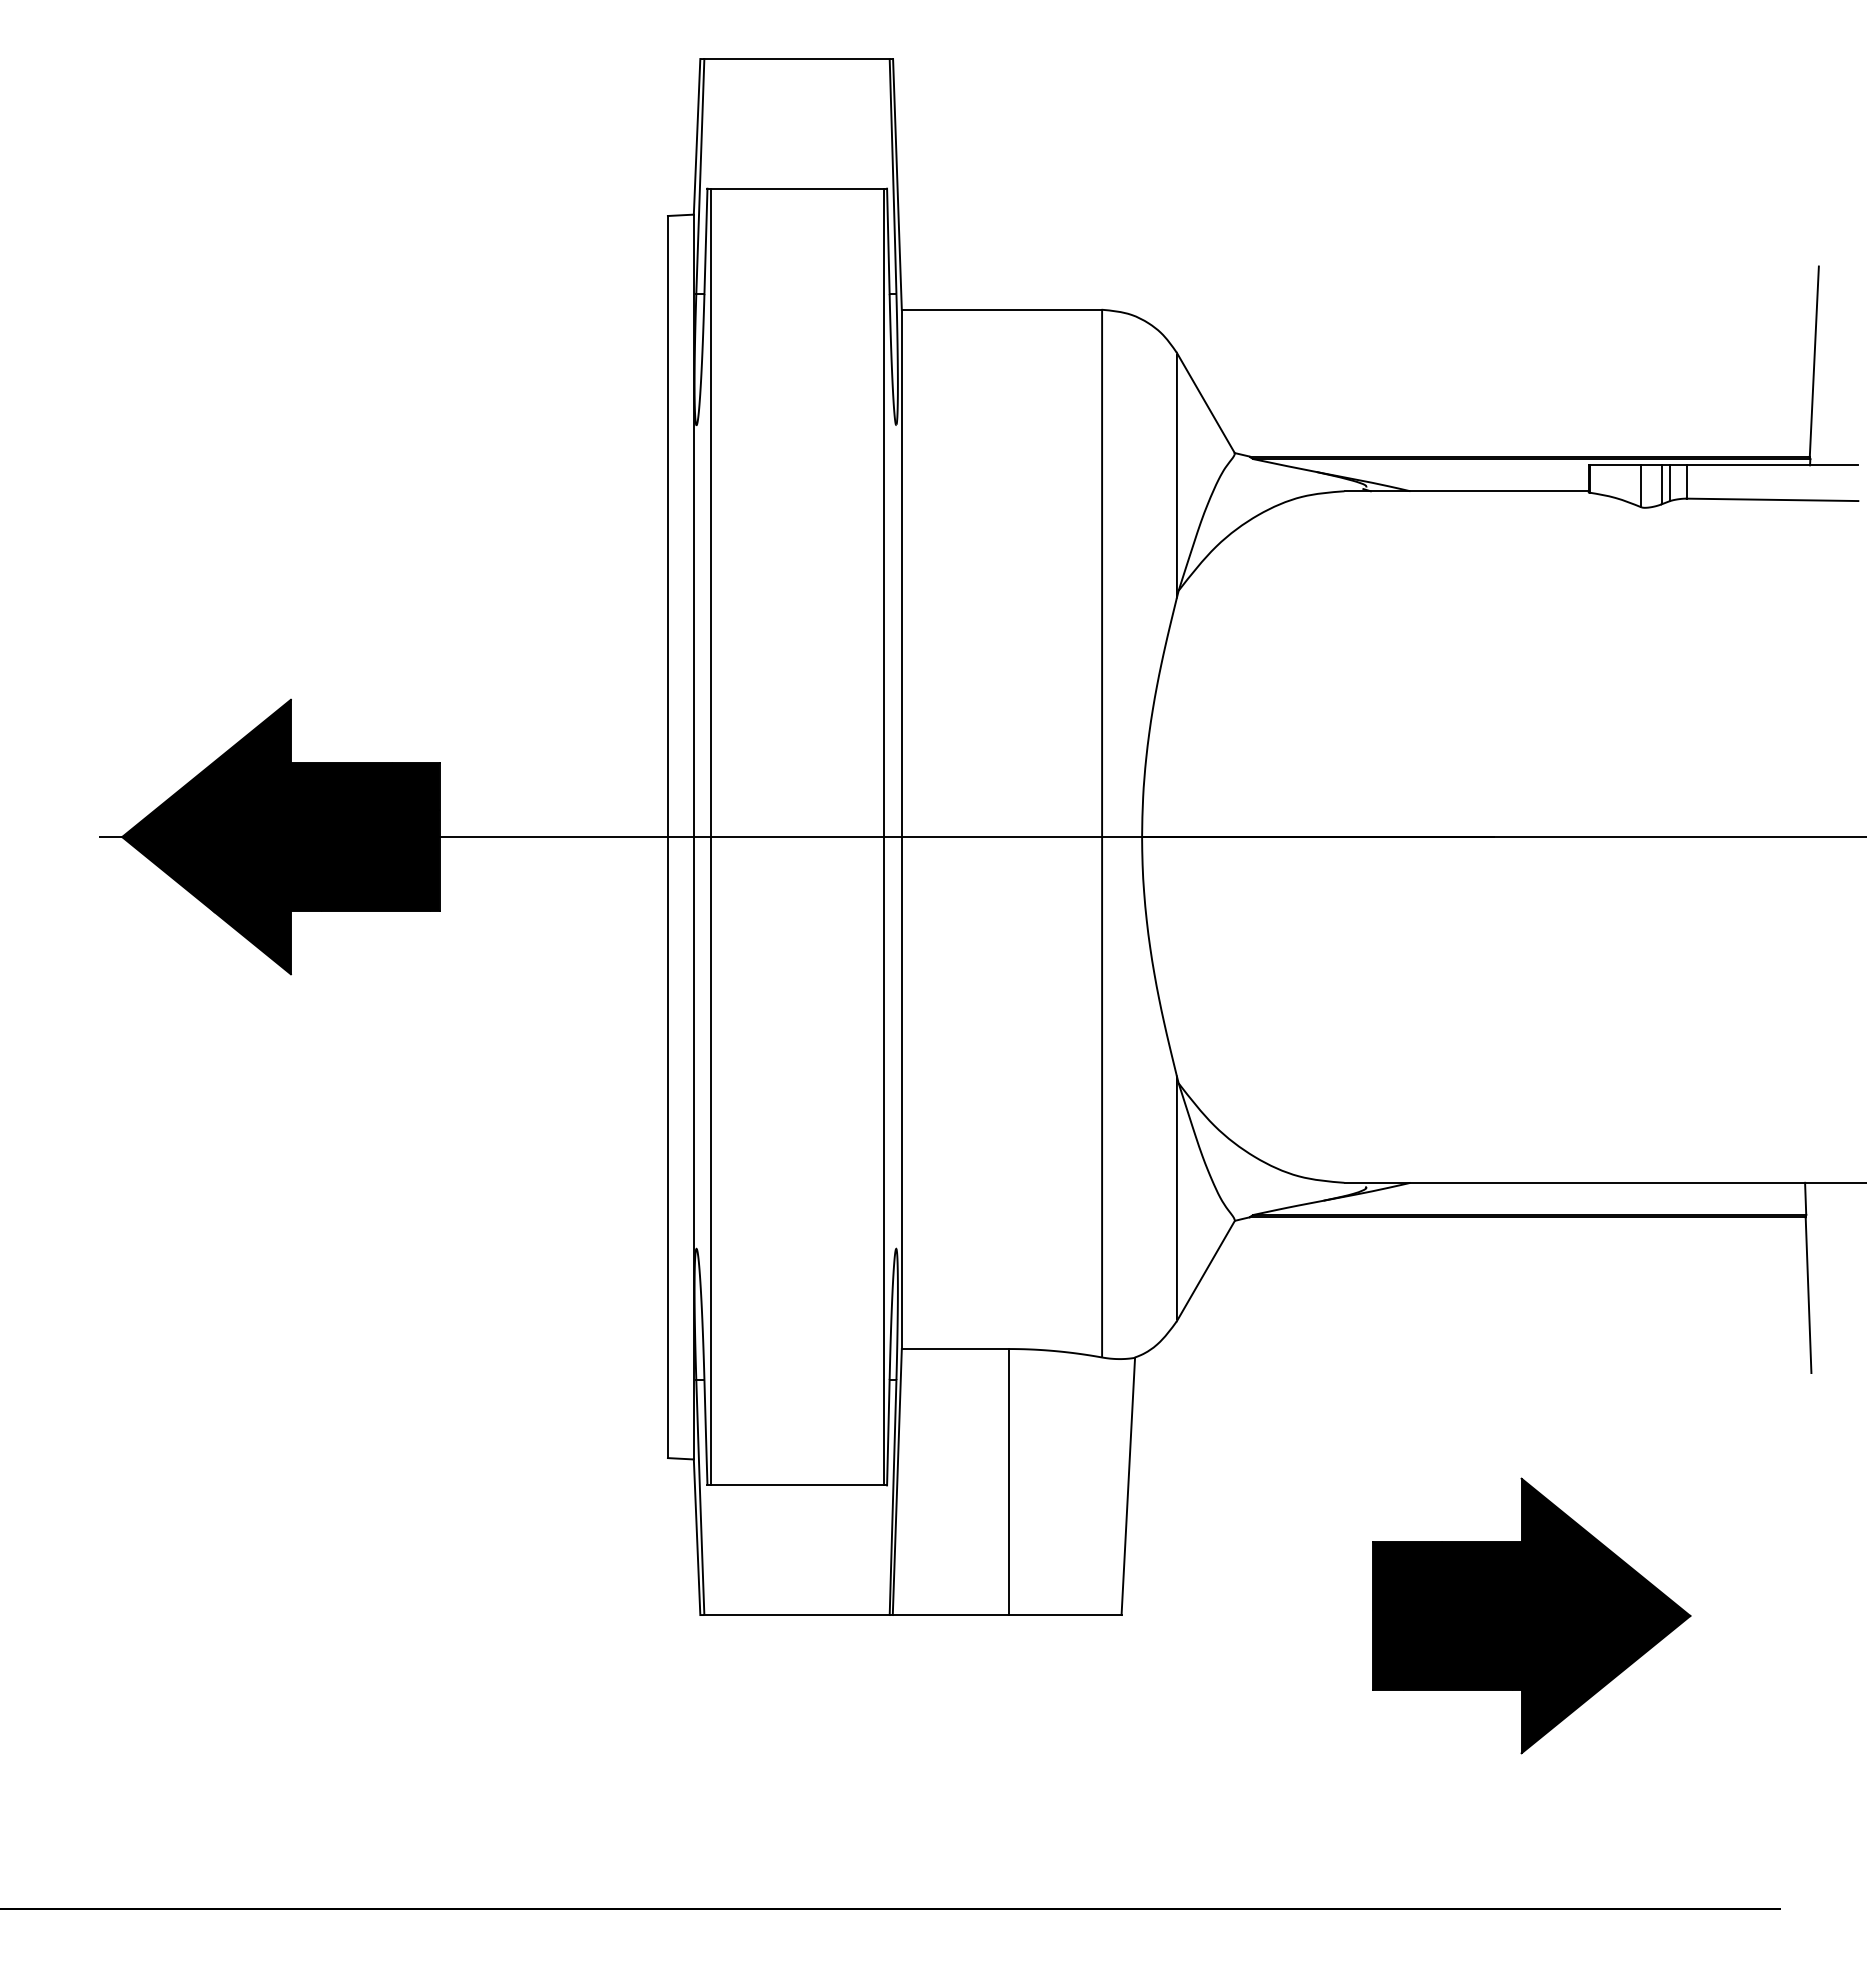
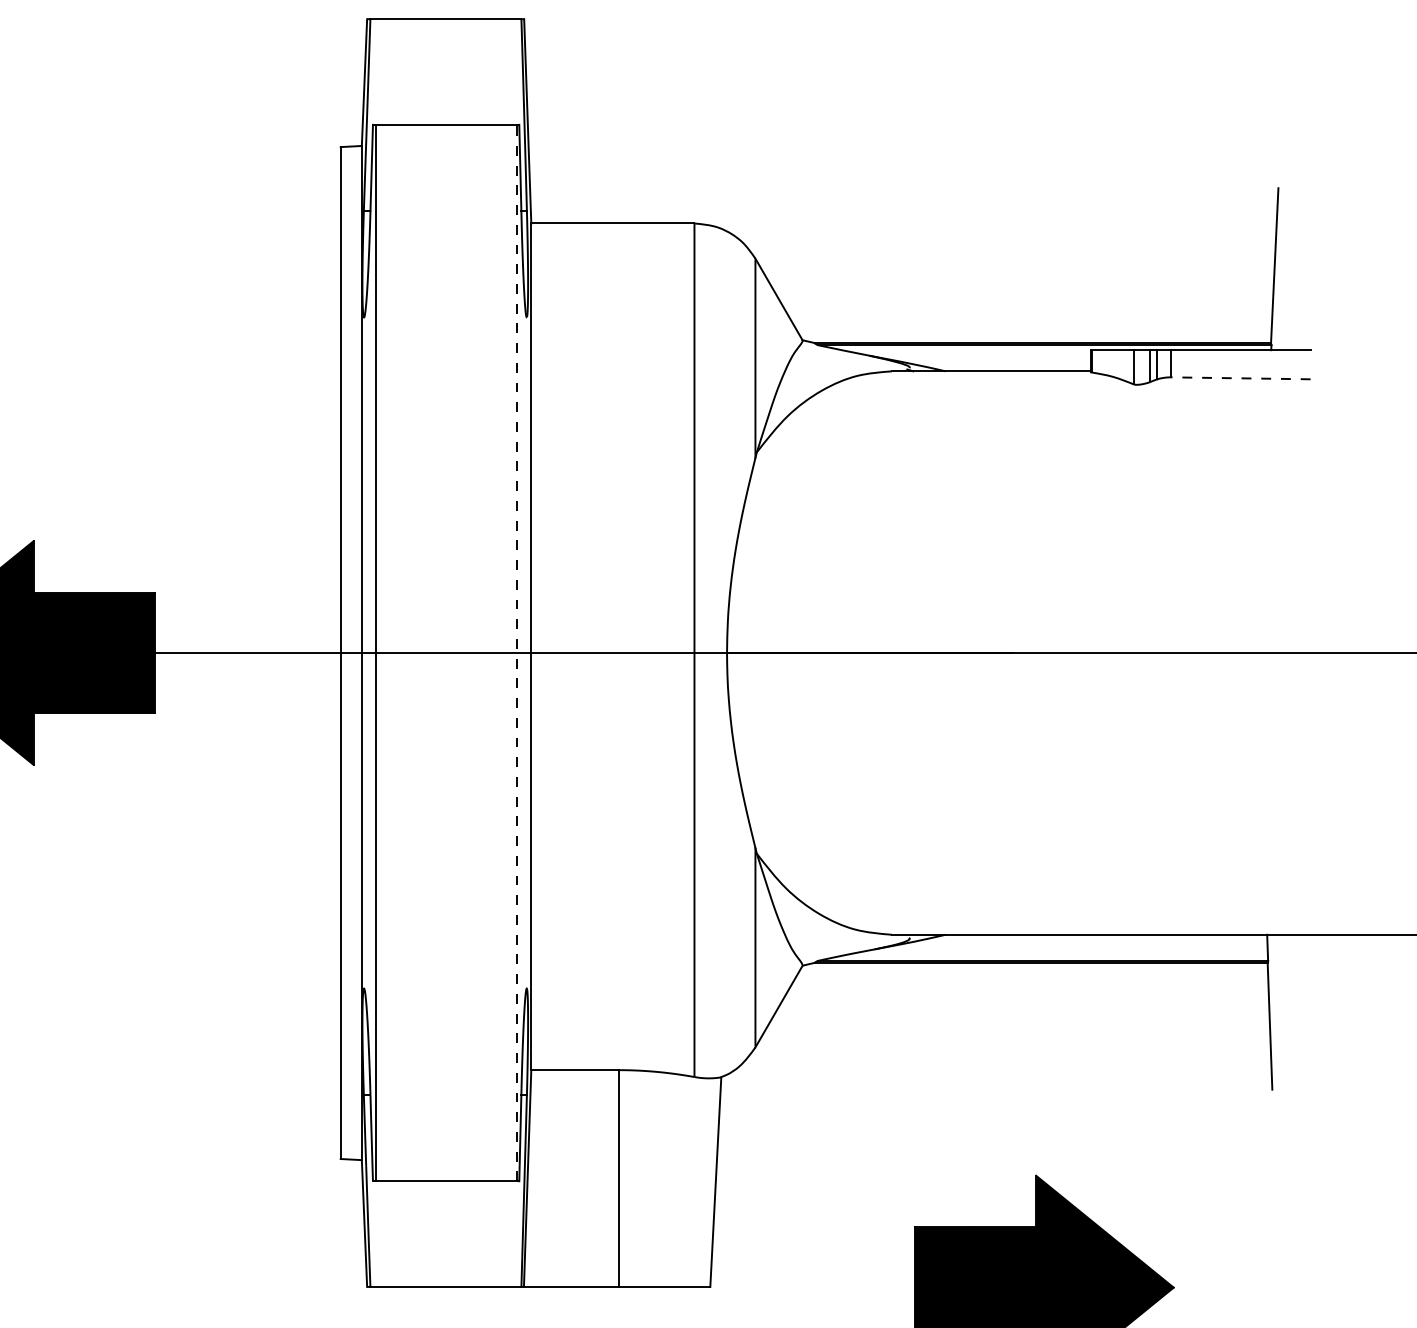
line: (1772, 499) -> (1240, 378), solid -> dashed
line: (884, 836) -> (517, 652), solid -> dashed

